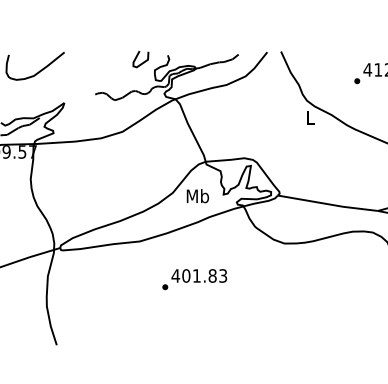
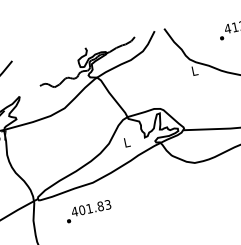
curve: (137, 57) -> (64, 53), removed
text: (197, 196) -> (126, 142), Mb -> L
text: (194, 279) -> (88, 211), moved

